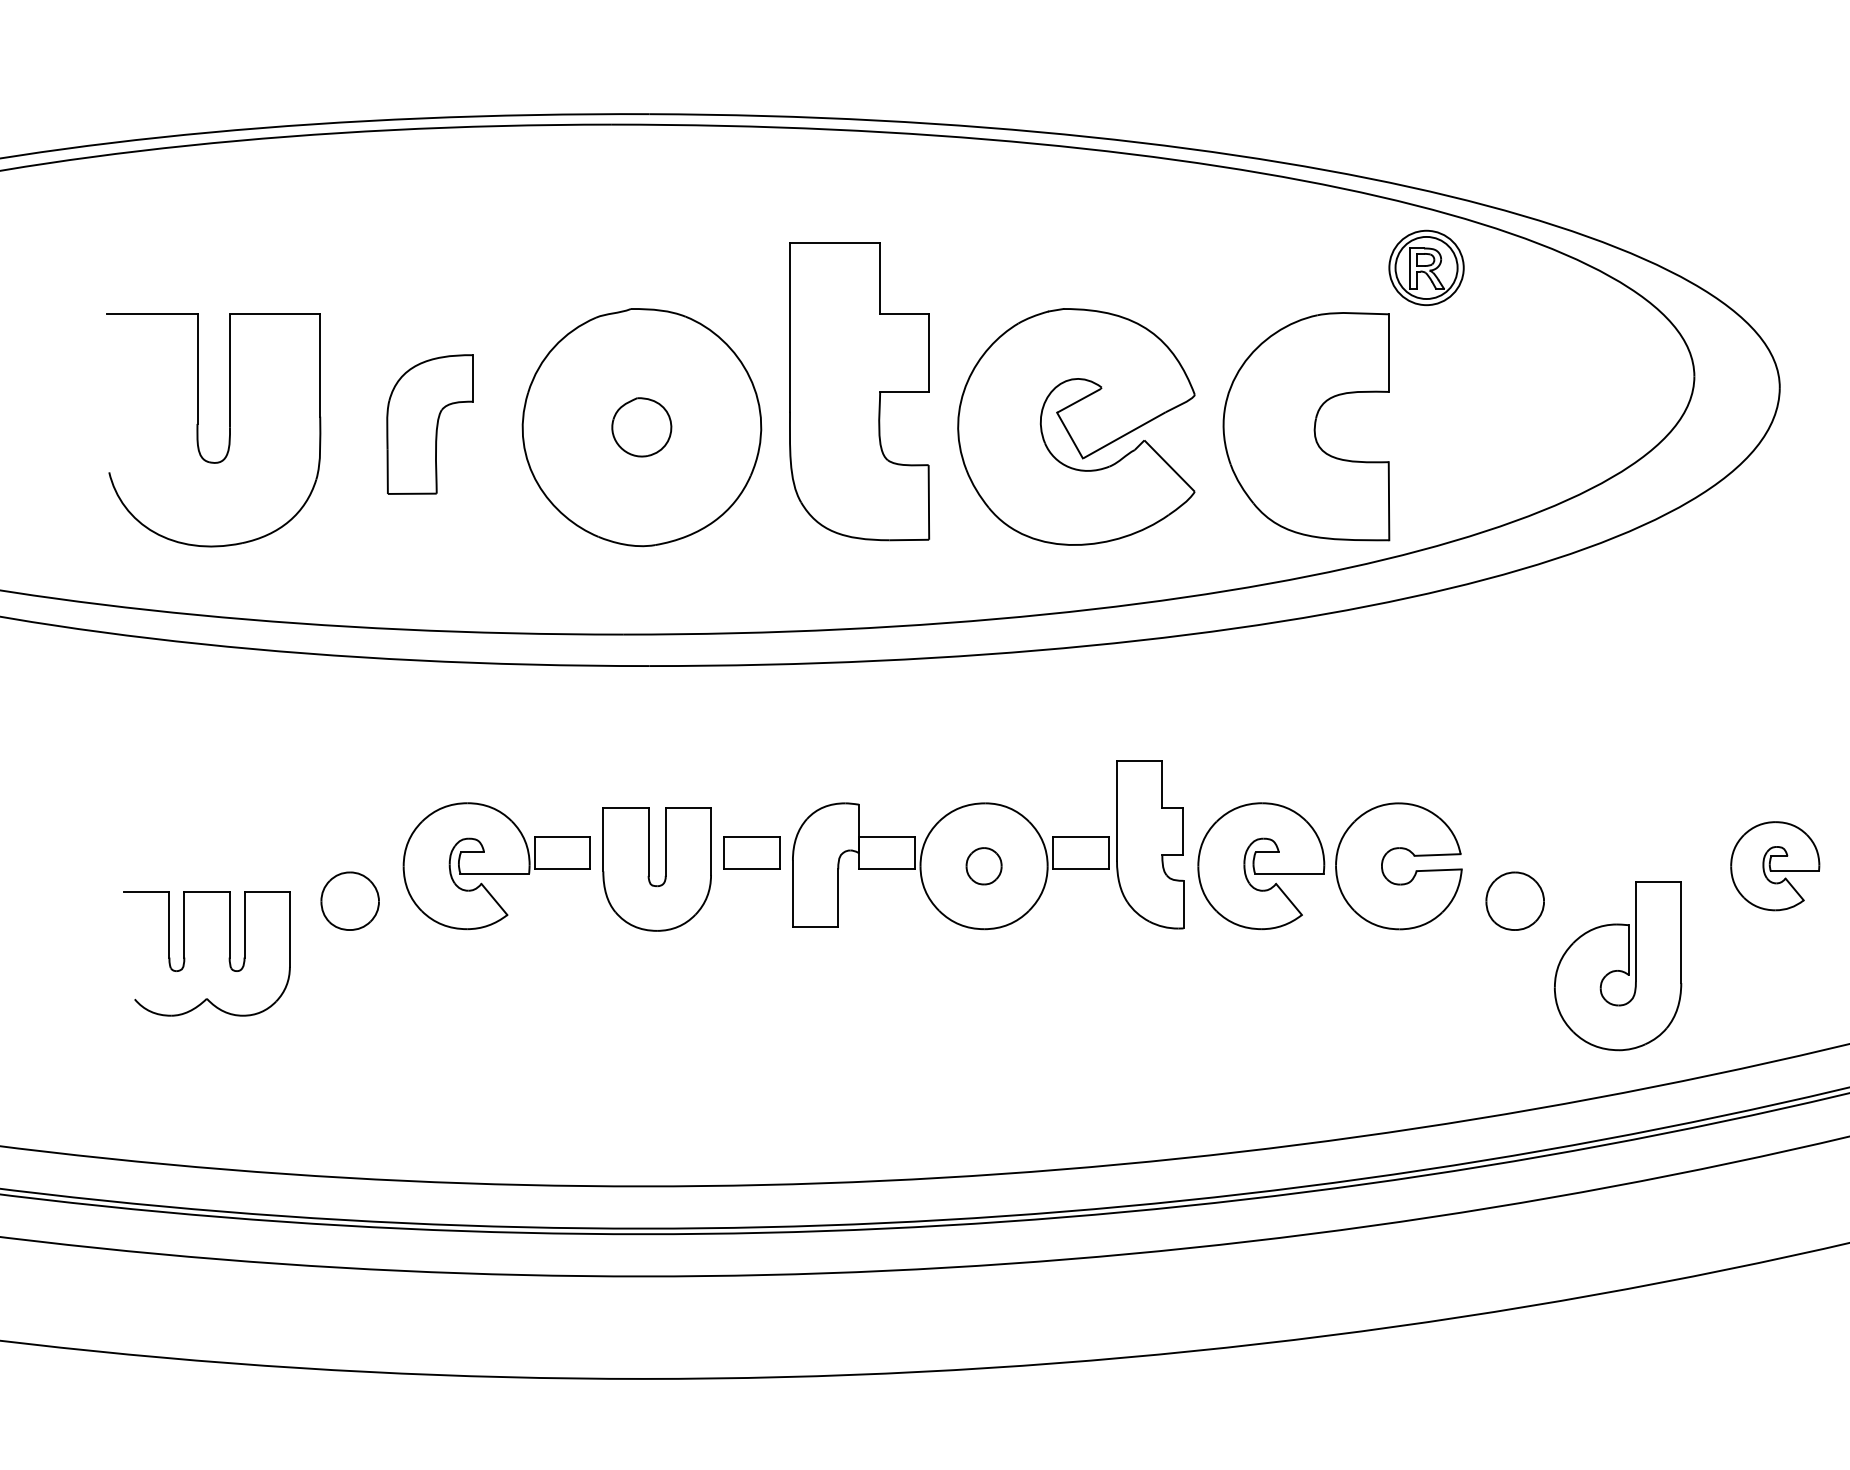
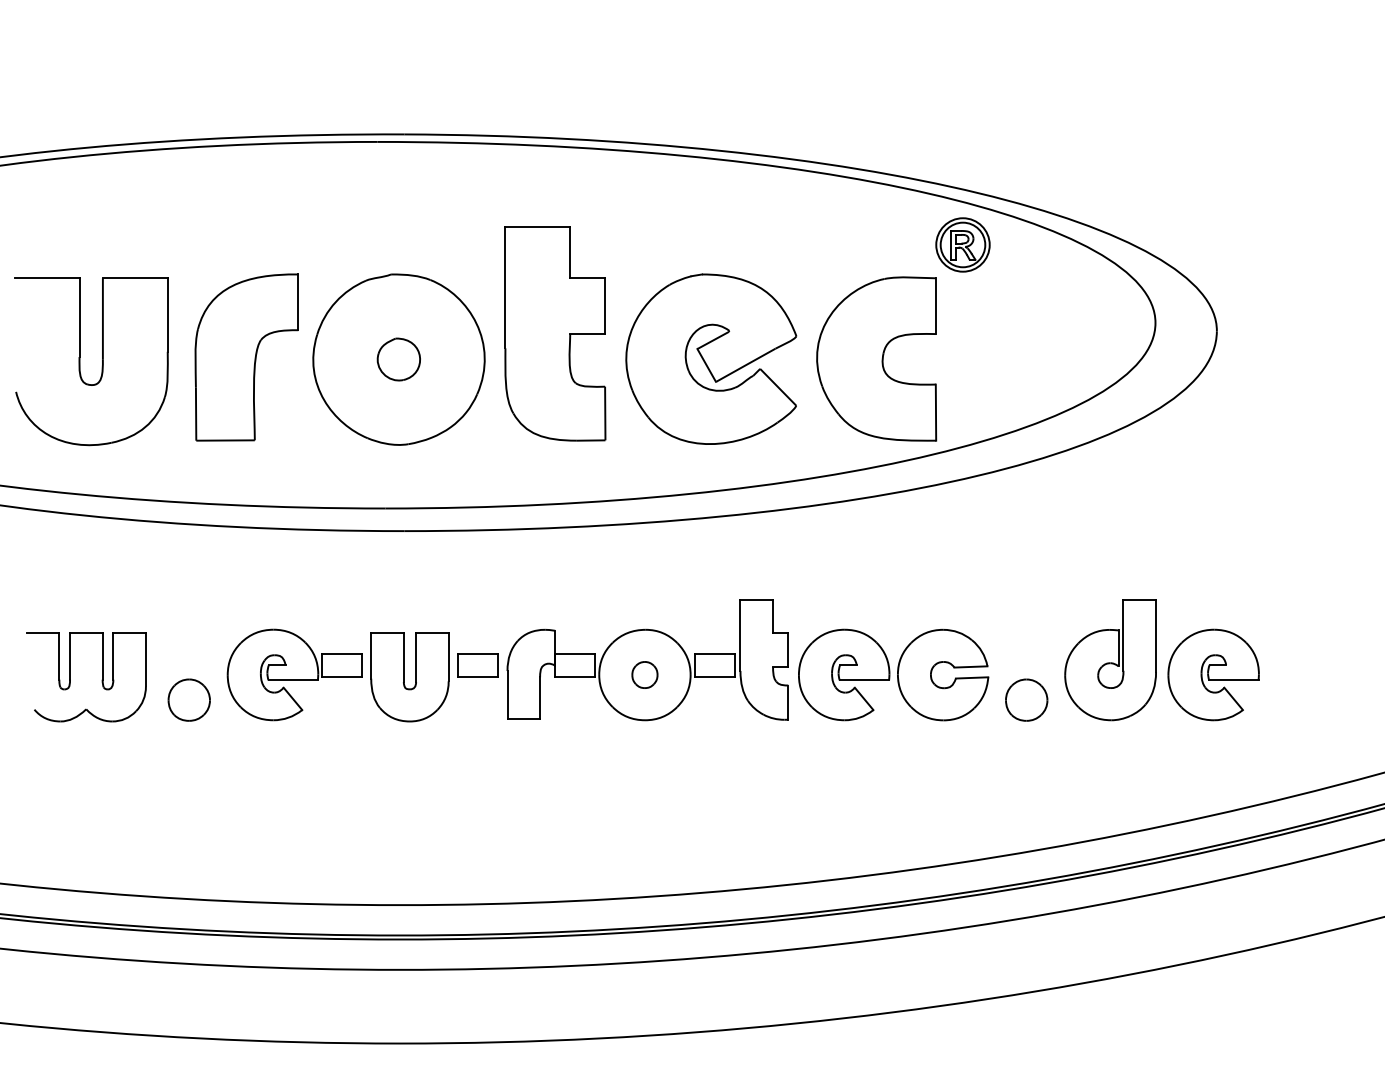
part: (429, 424) -> (246, 357), size x1.67
part: (1775, 865) -> (1213, 674), size x1.43
part: (228, 958) -> (101, 680), moved
part: (1617, 967) -> (1110, 660), moved

